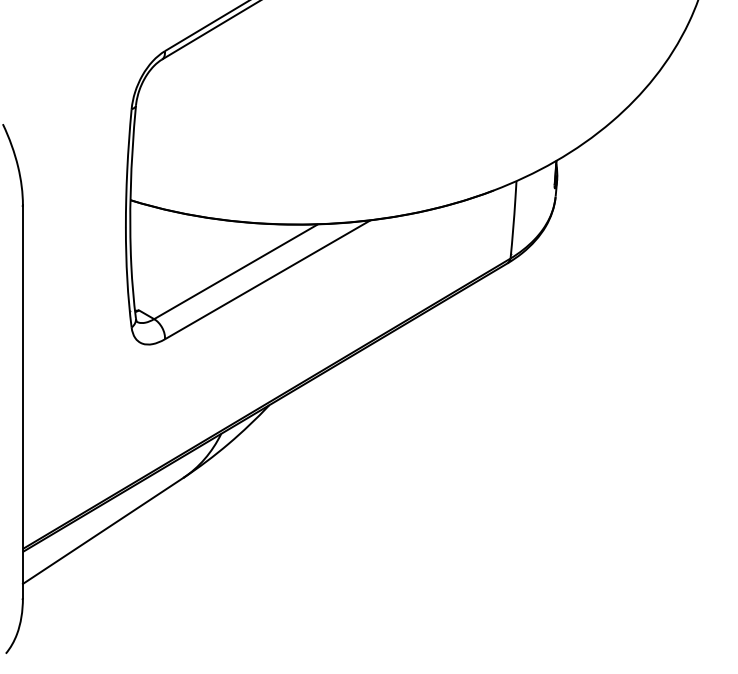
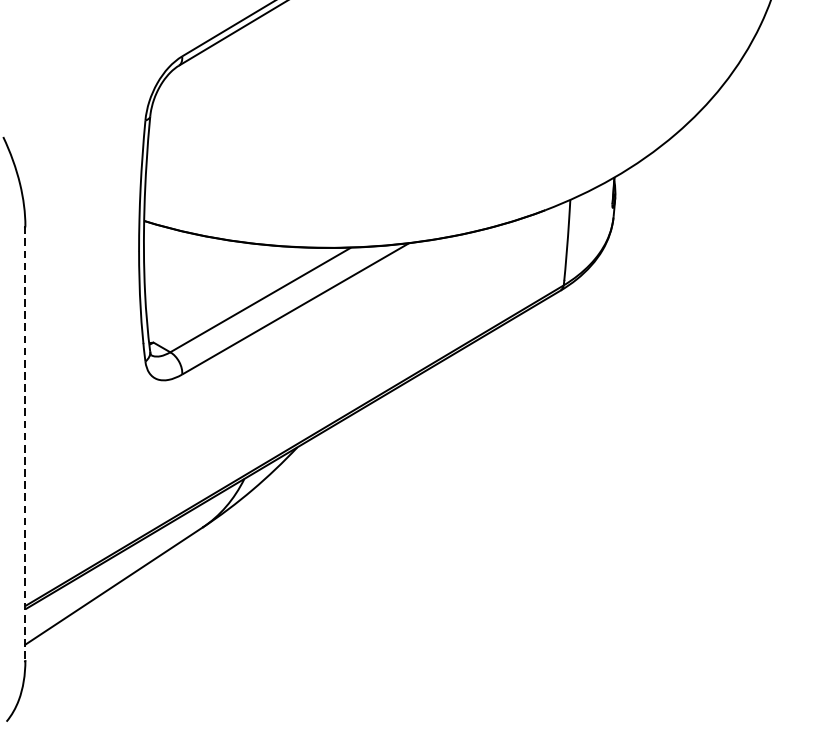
line: (22, 401) -> (24, 443), solid -> dashed

